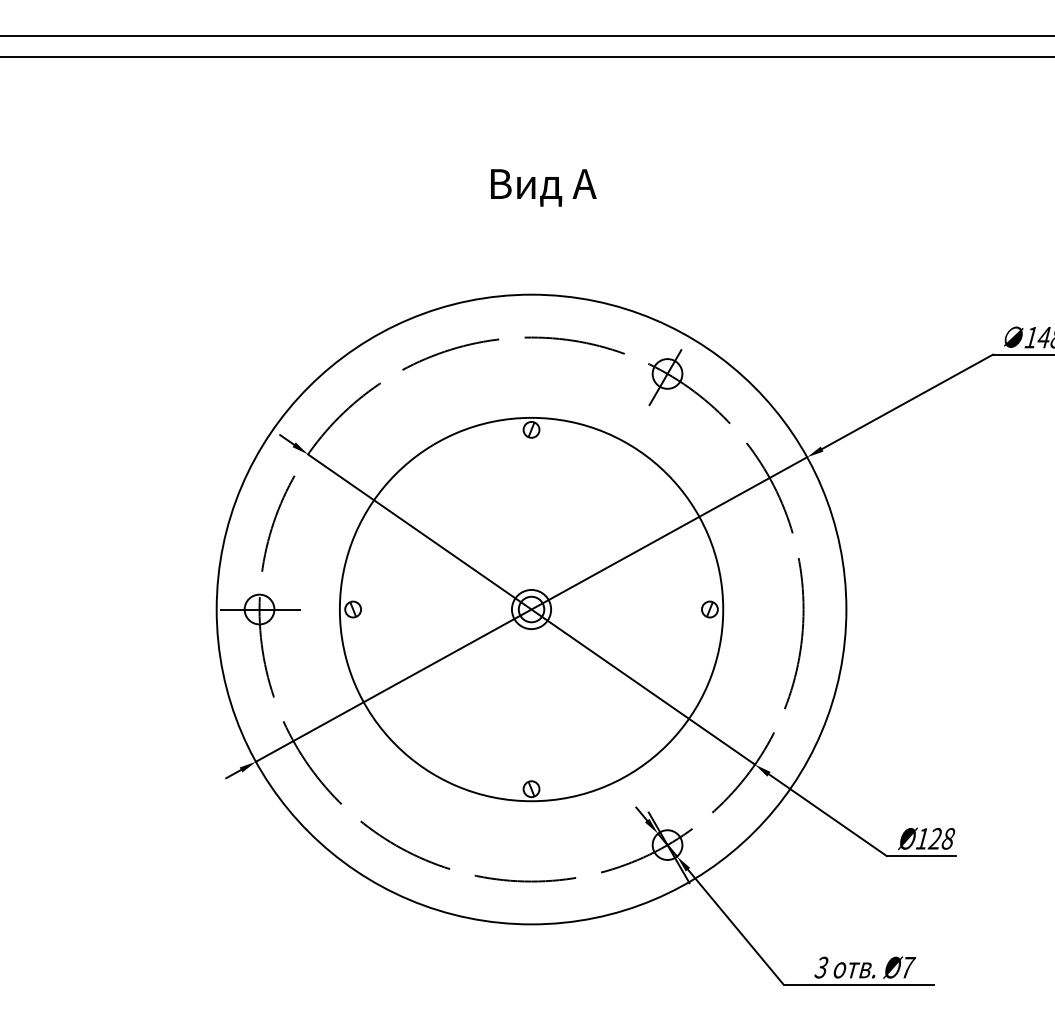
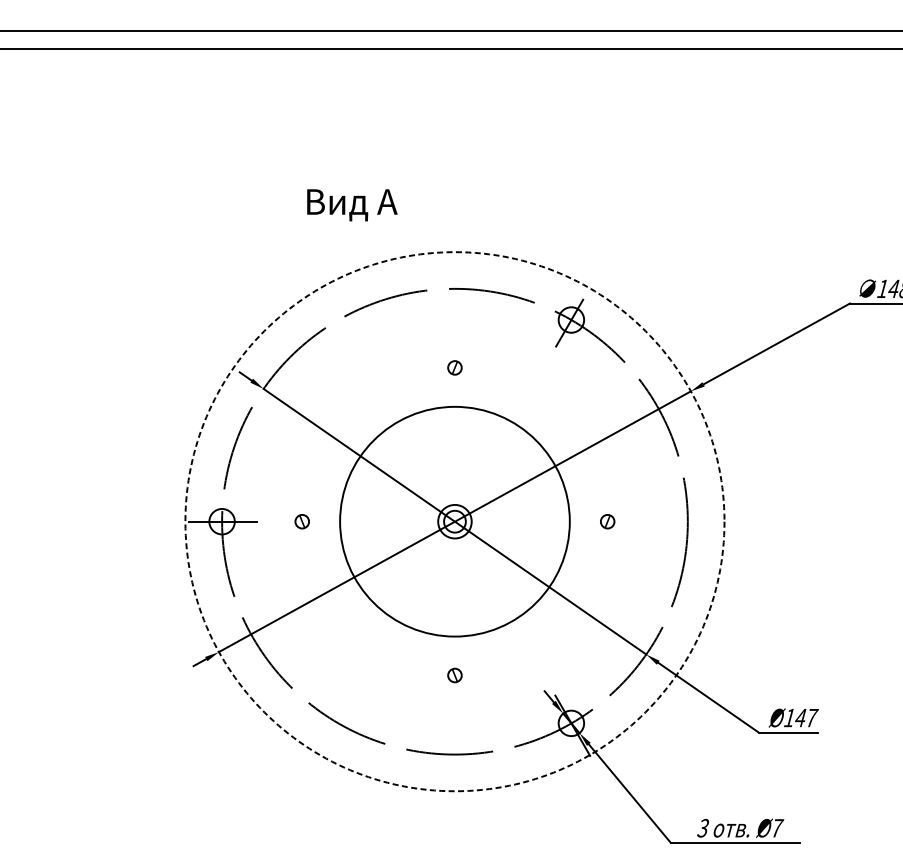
text: (543, 187) -> (352, 204), moved
circle: (531, 609) -> (454, 521), size x0.7
circle: (531, 609) -> (454, 521), solid -> dashed
text: (941, 838) -> (805, 717), Ø128 -> Ø147

